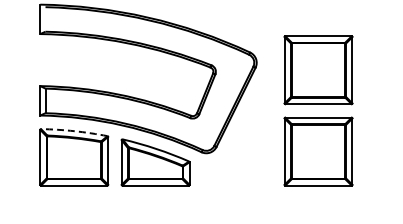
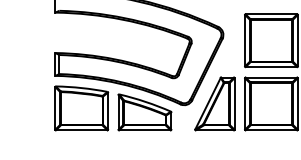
arc: (74, 131) -> (81, 88), dashed -> solid
part: (245, 151) -> (214, 103), added

